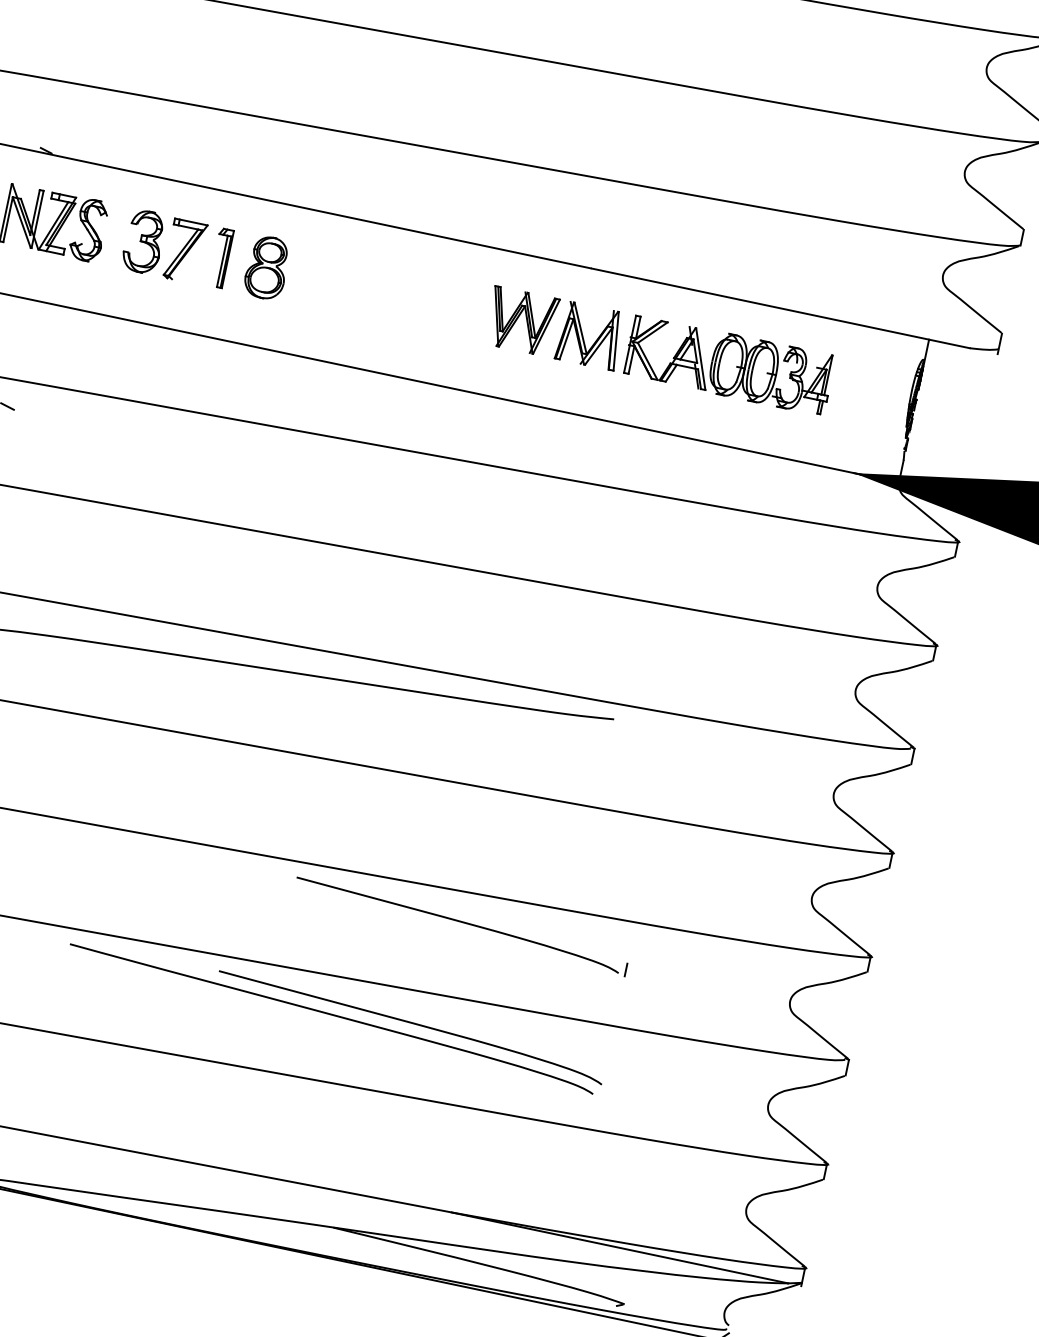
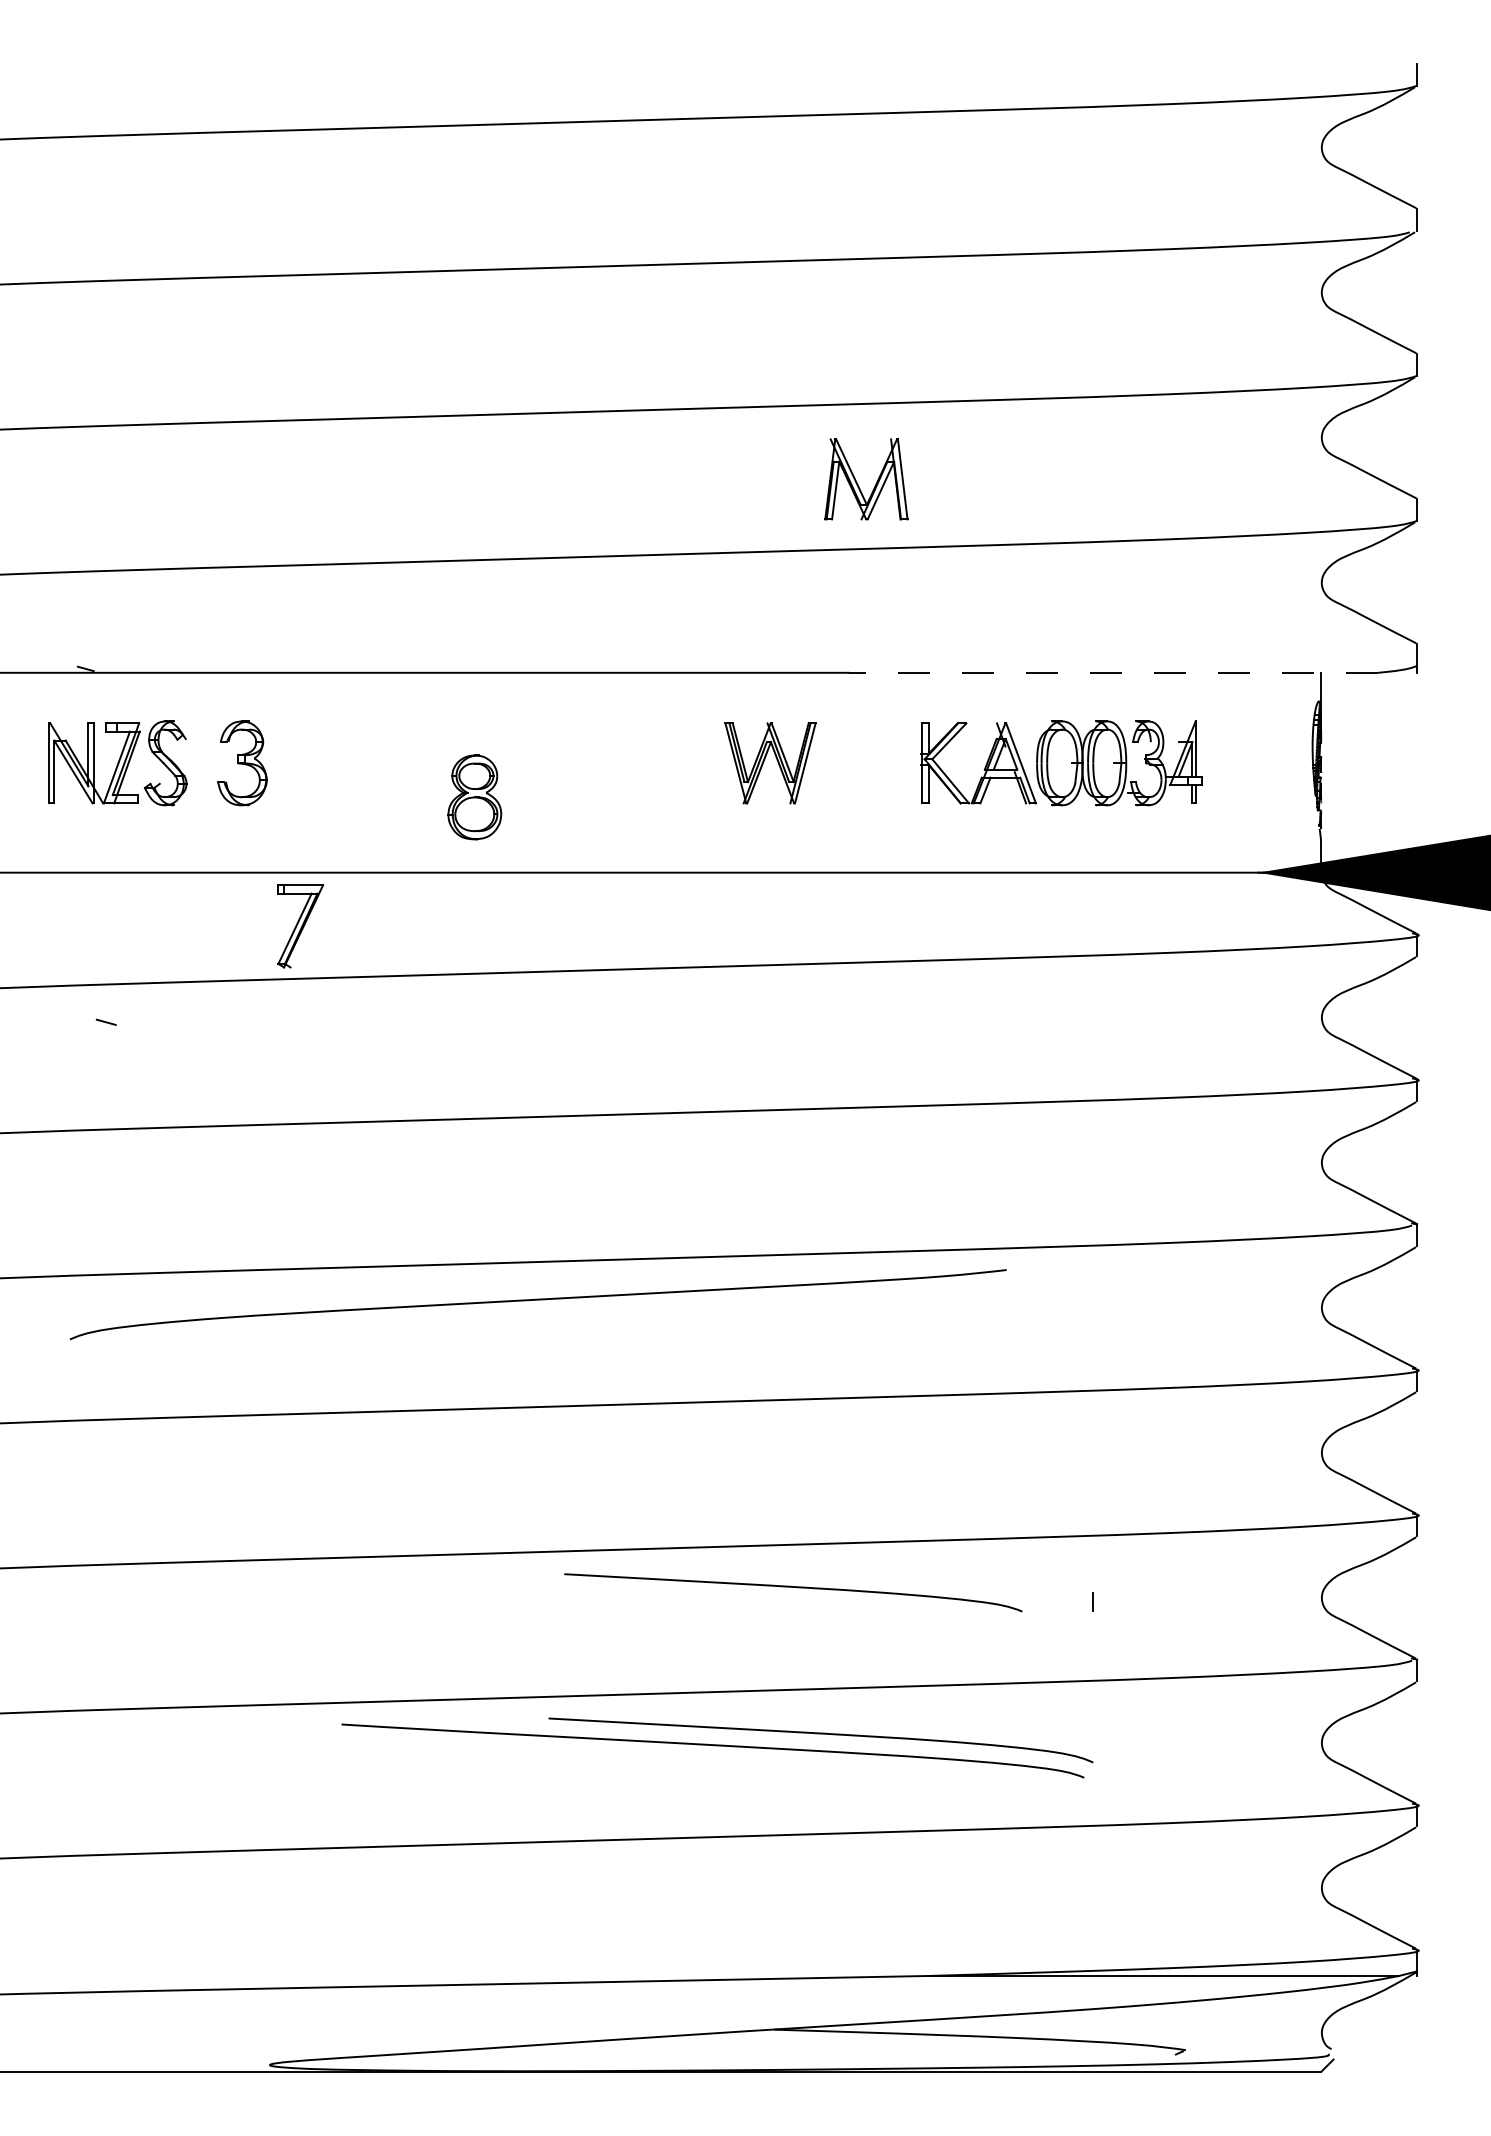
part: (185, 251) -> (300, 926), moved
part: (221, 257) -> (350, 762), removed
part: (266, 267) -> (474, 797), moved
line: (780, 308) -> (1113, 672), solid -> dashed
part: (583, 338) -> (858, 484), moved
curve: (458, 921) -> (793, 1587), moved

